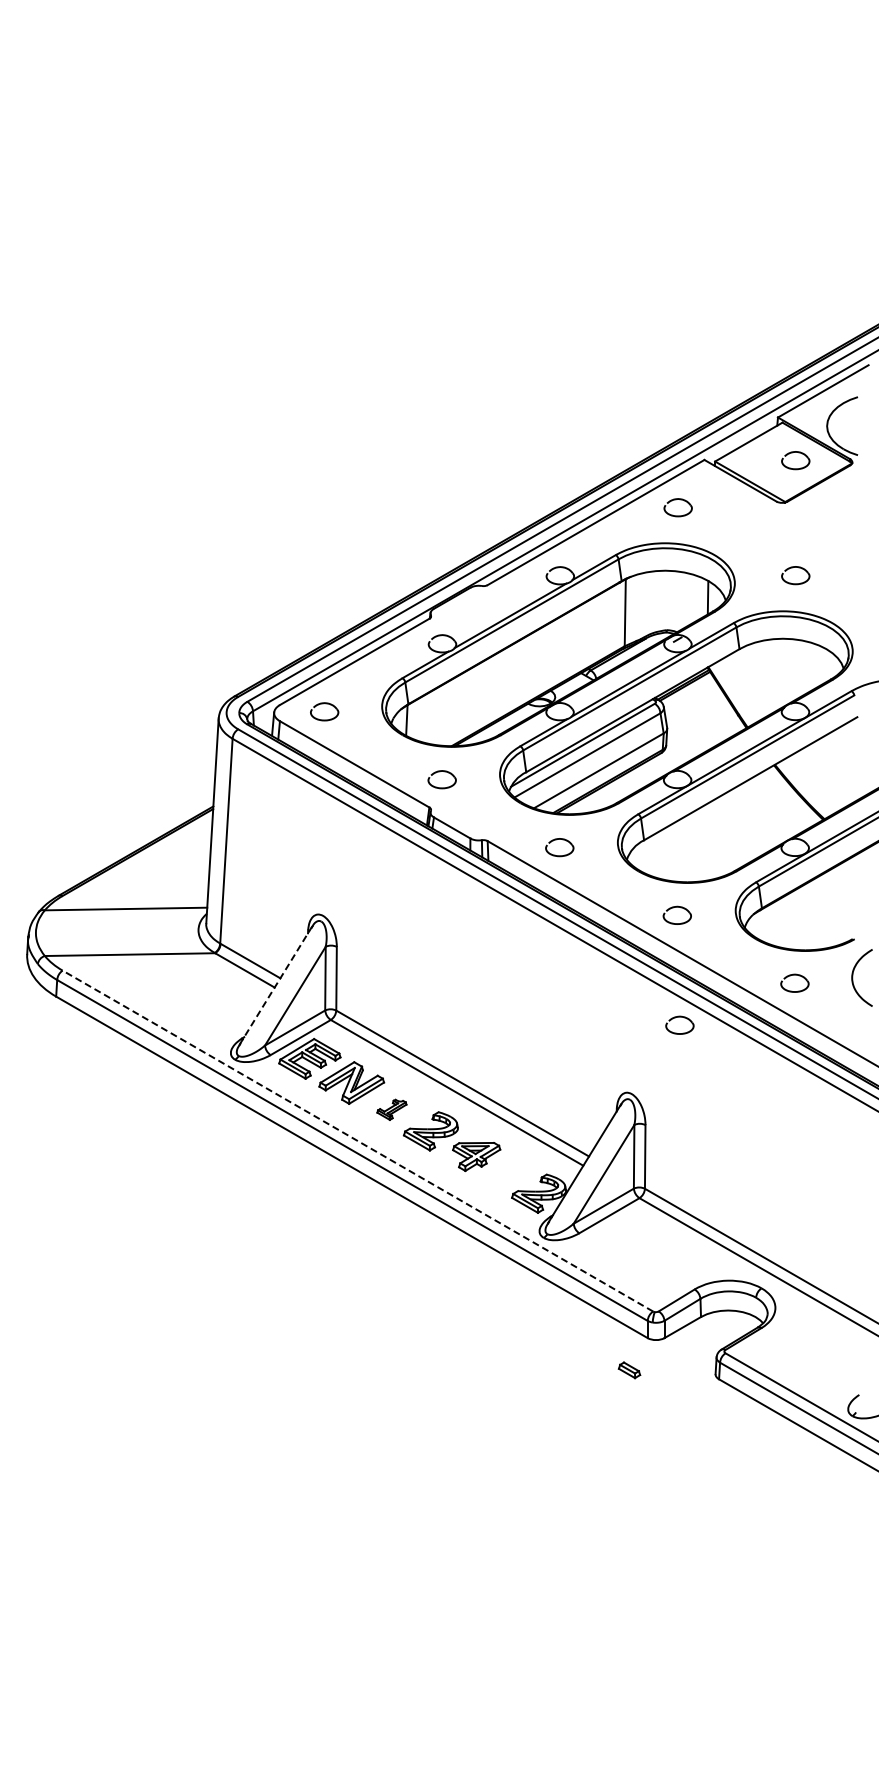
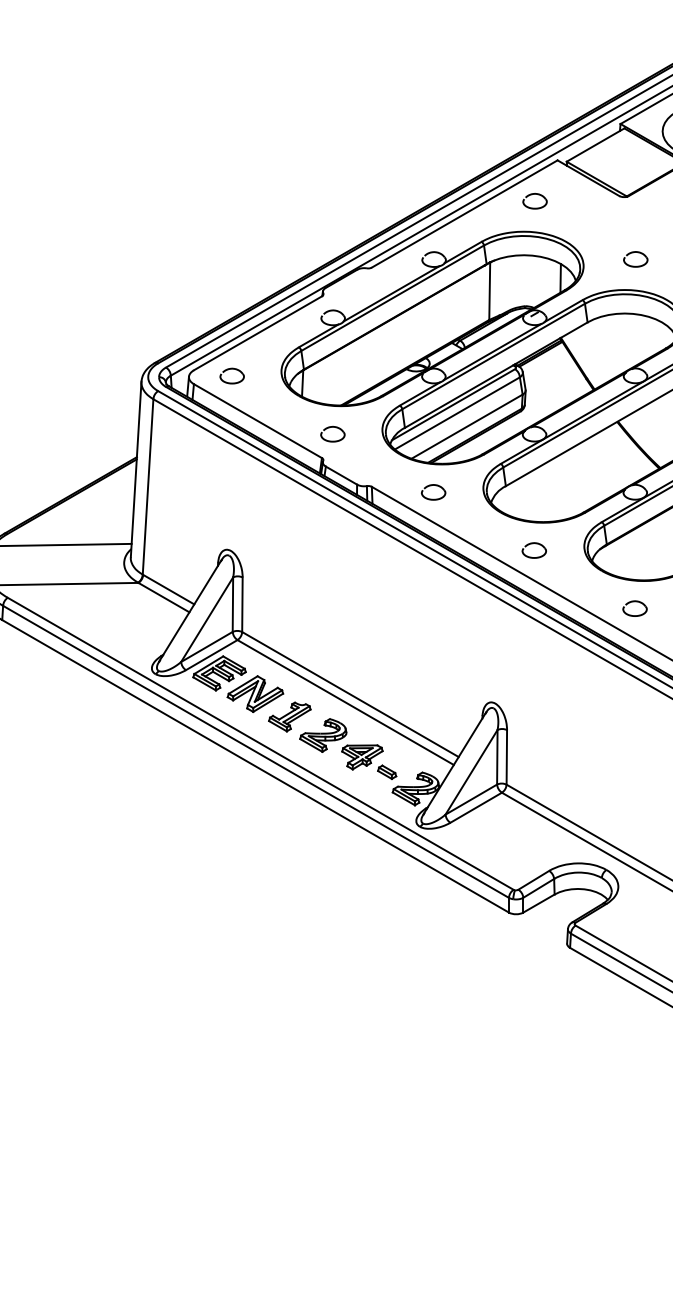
part: (792, 453) -> (632, 154), removed
line: (275, 986) -> (190, 611), dashed -> solid
part: (679, 1017) -> (536, 637), removed
part: (391, 1109) -> (289, 716), size x1.67
line: (357, 1141) -> (260, 744), dashed -> solid
part: (629, 1370) -> (387, 772), moved

